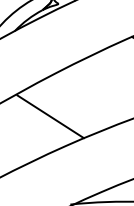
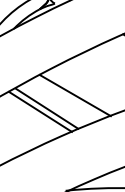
line: (79, 102) -> (74, 95), added
line: (43, 119) -> (40, 111), added

